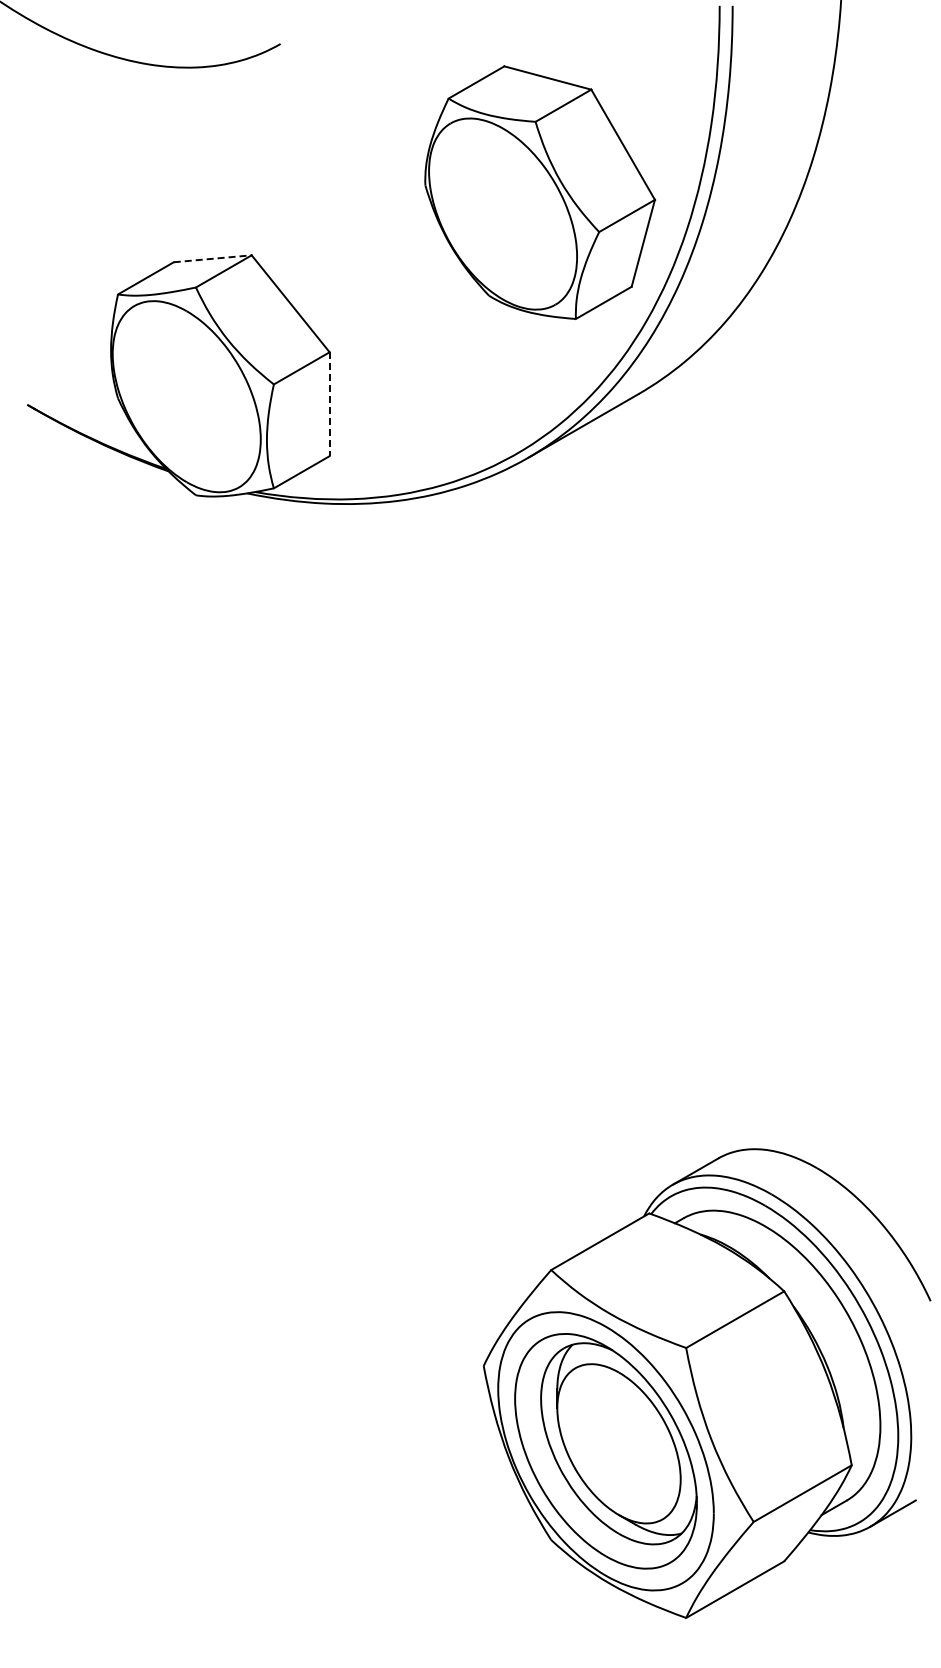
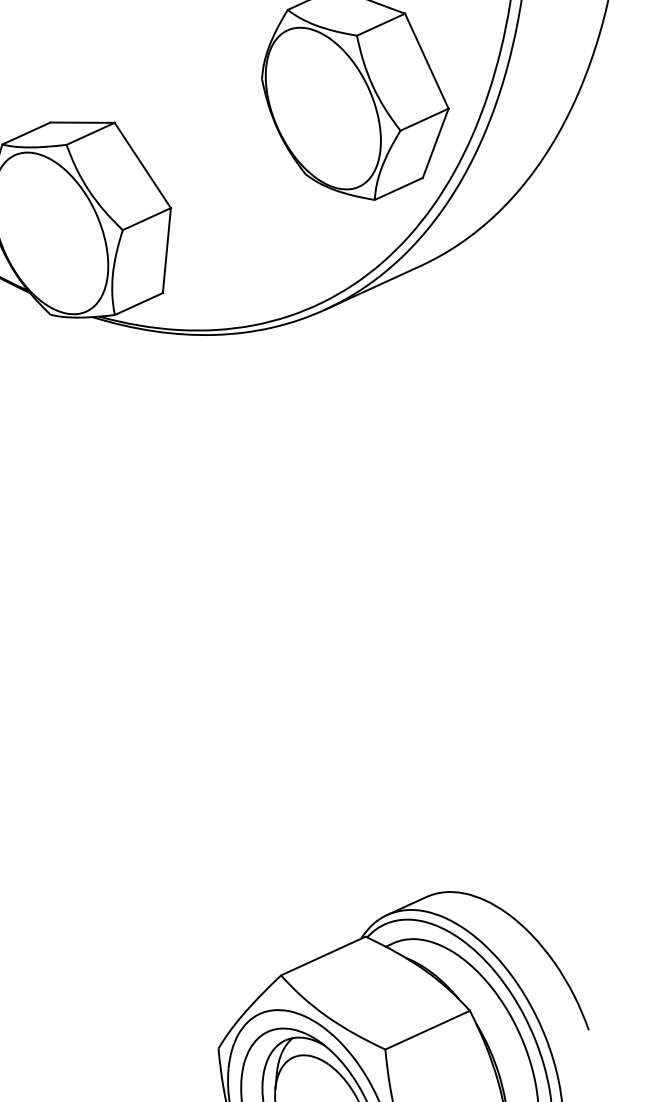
line: (213, 258) -> (83, 122), dashed -> solid
line: (329, 404) -> (166, 250), dashed -> solid

